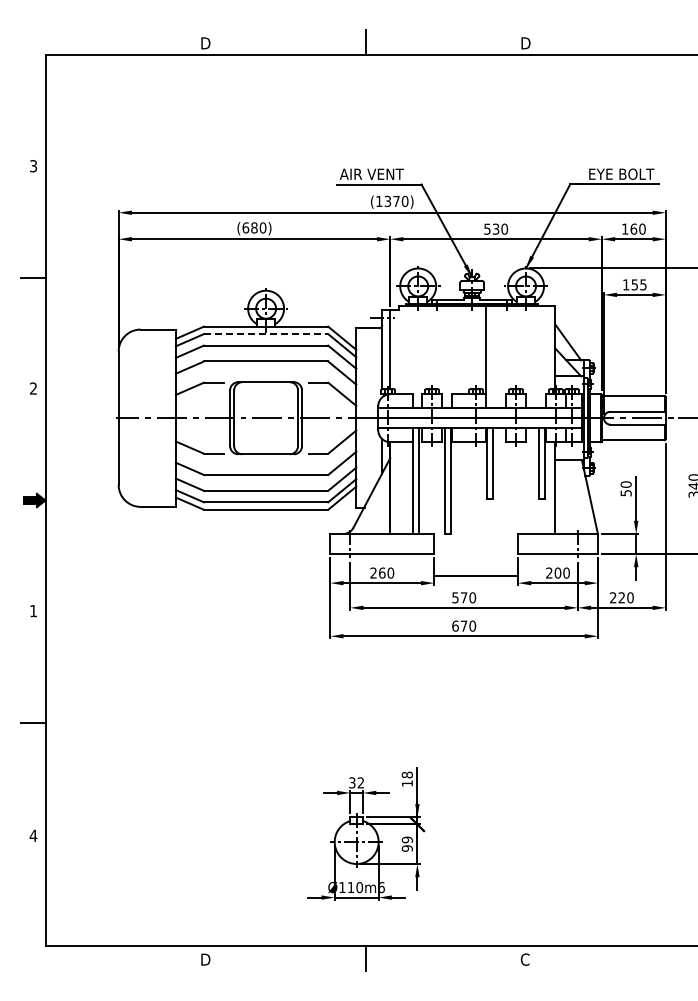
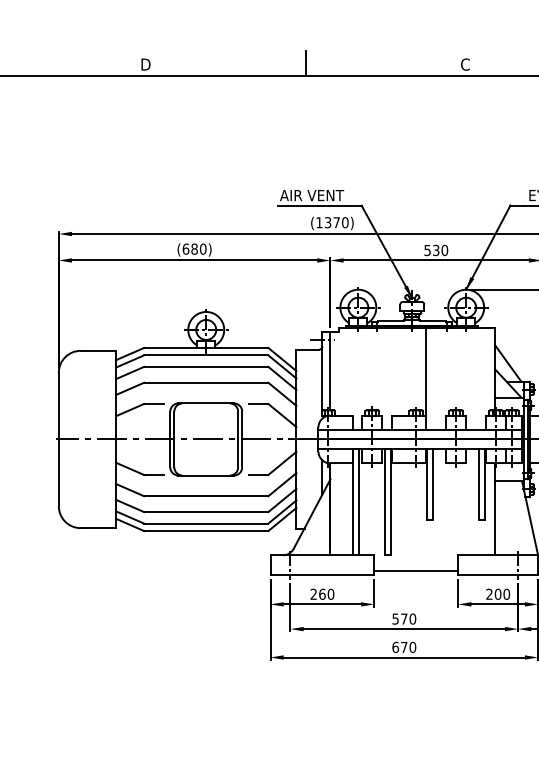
text: (525, 43) -> (465, 64), D -> C
line: (266, 334) -> (206, 355), dashed -> solid
line: (476, 576) -> (416, 571), moved

